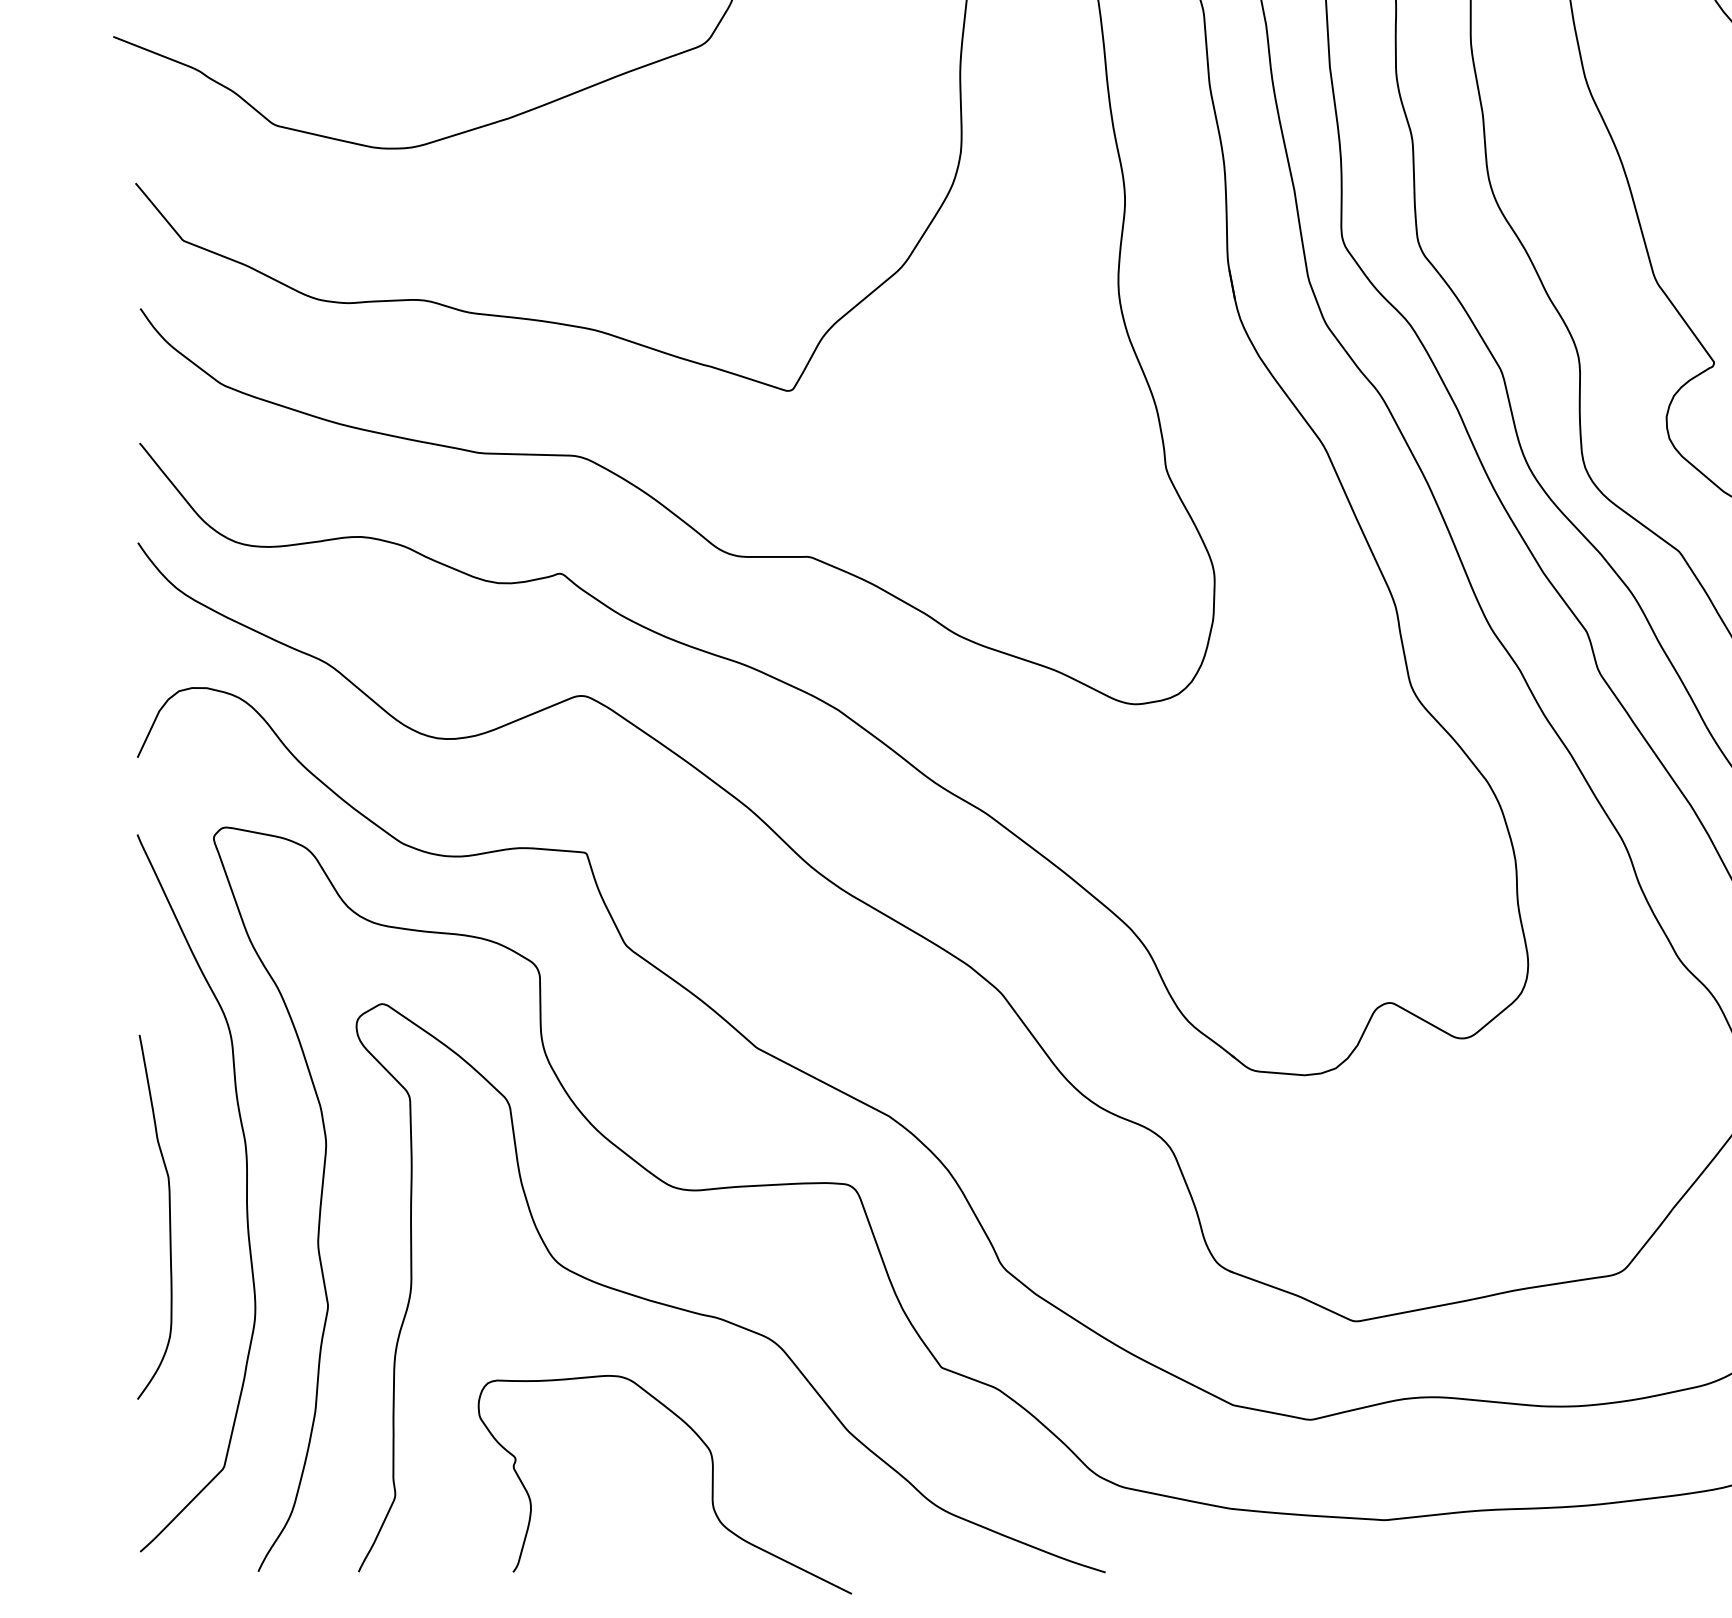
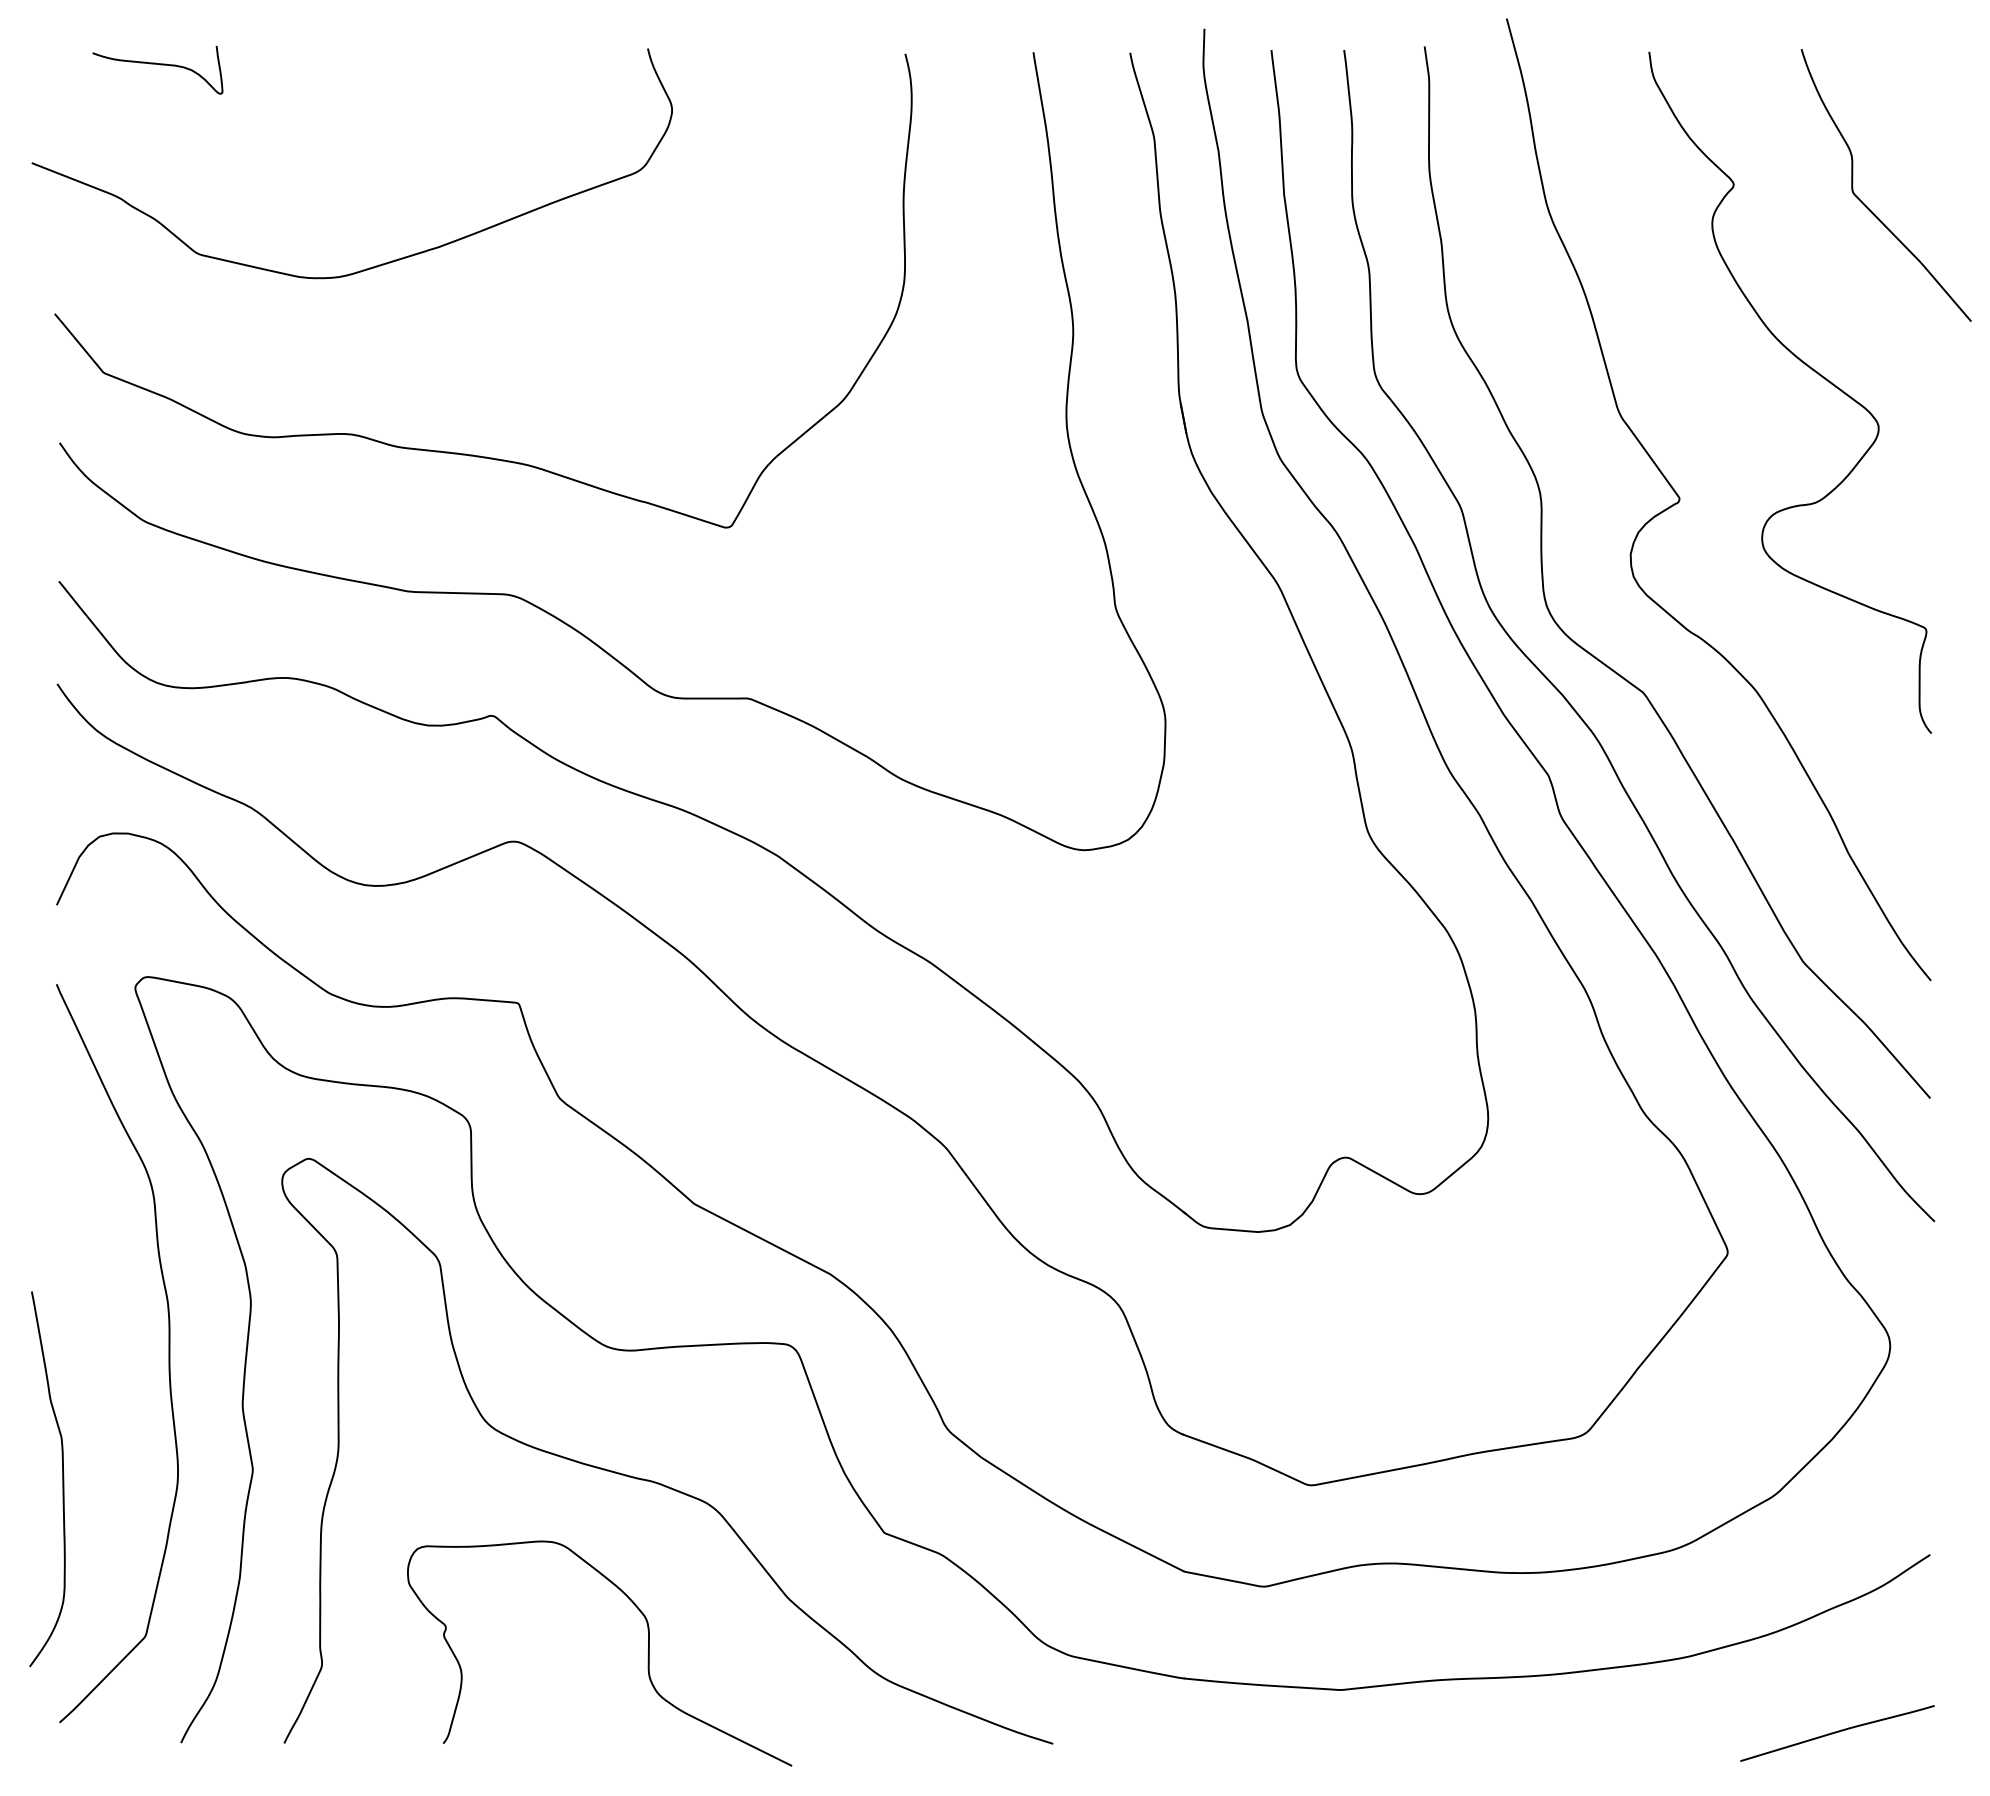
curve: (169, 1217) -> (62, 1479), moved

